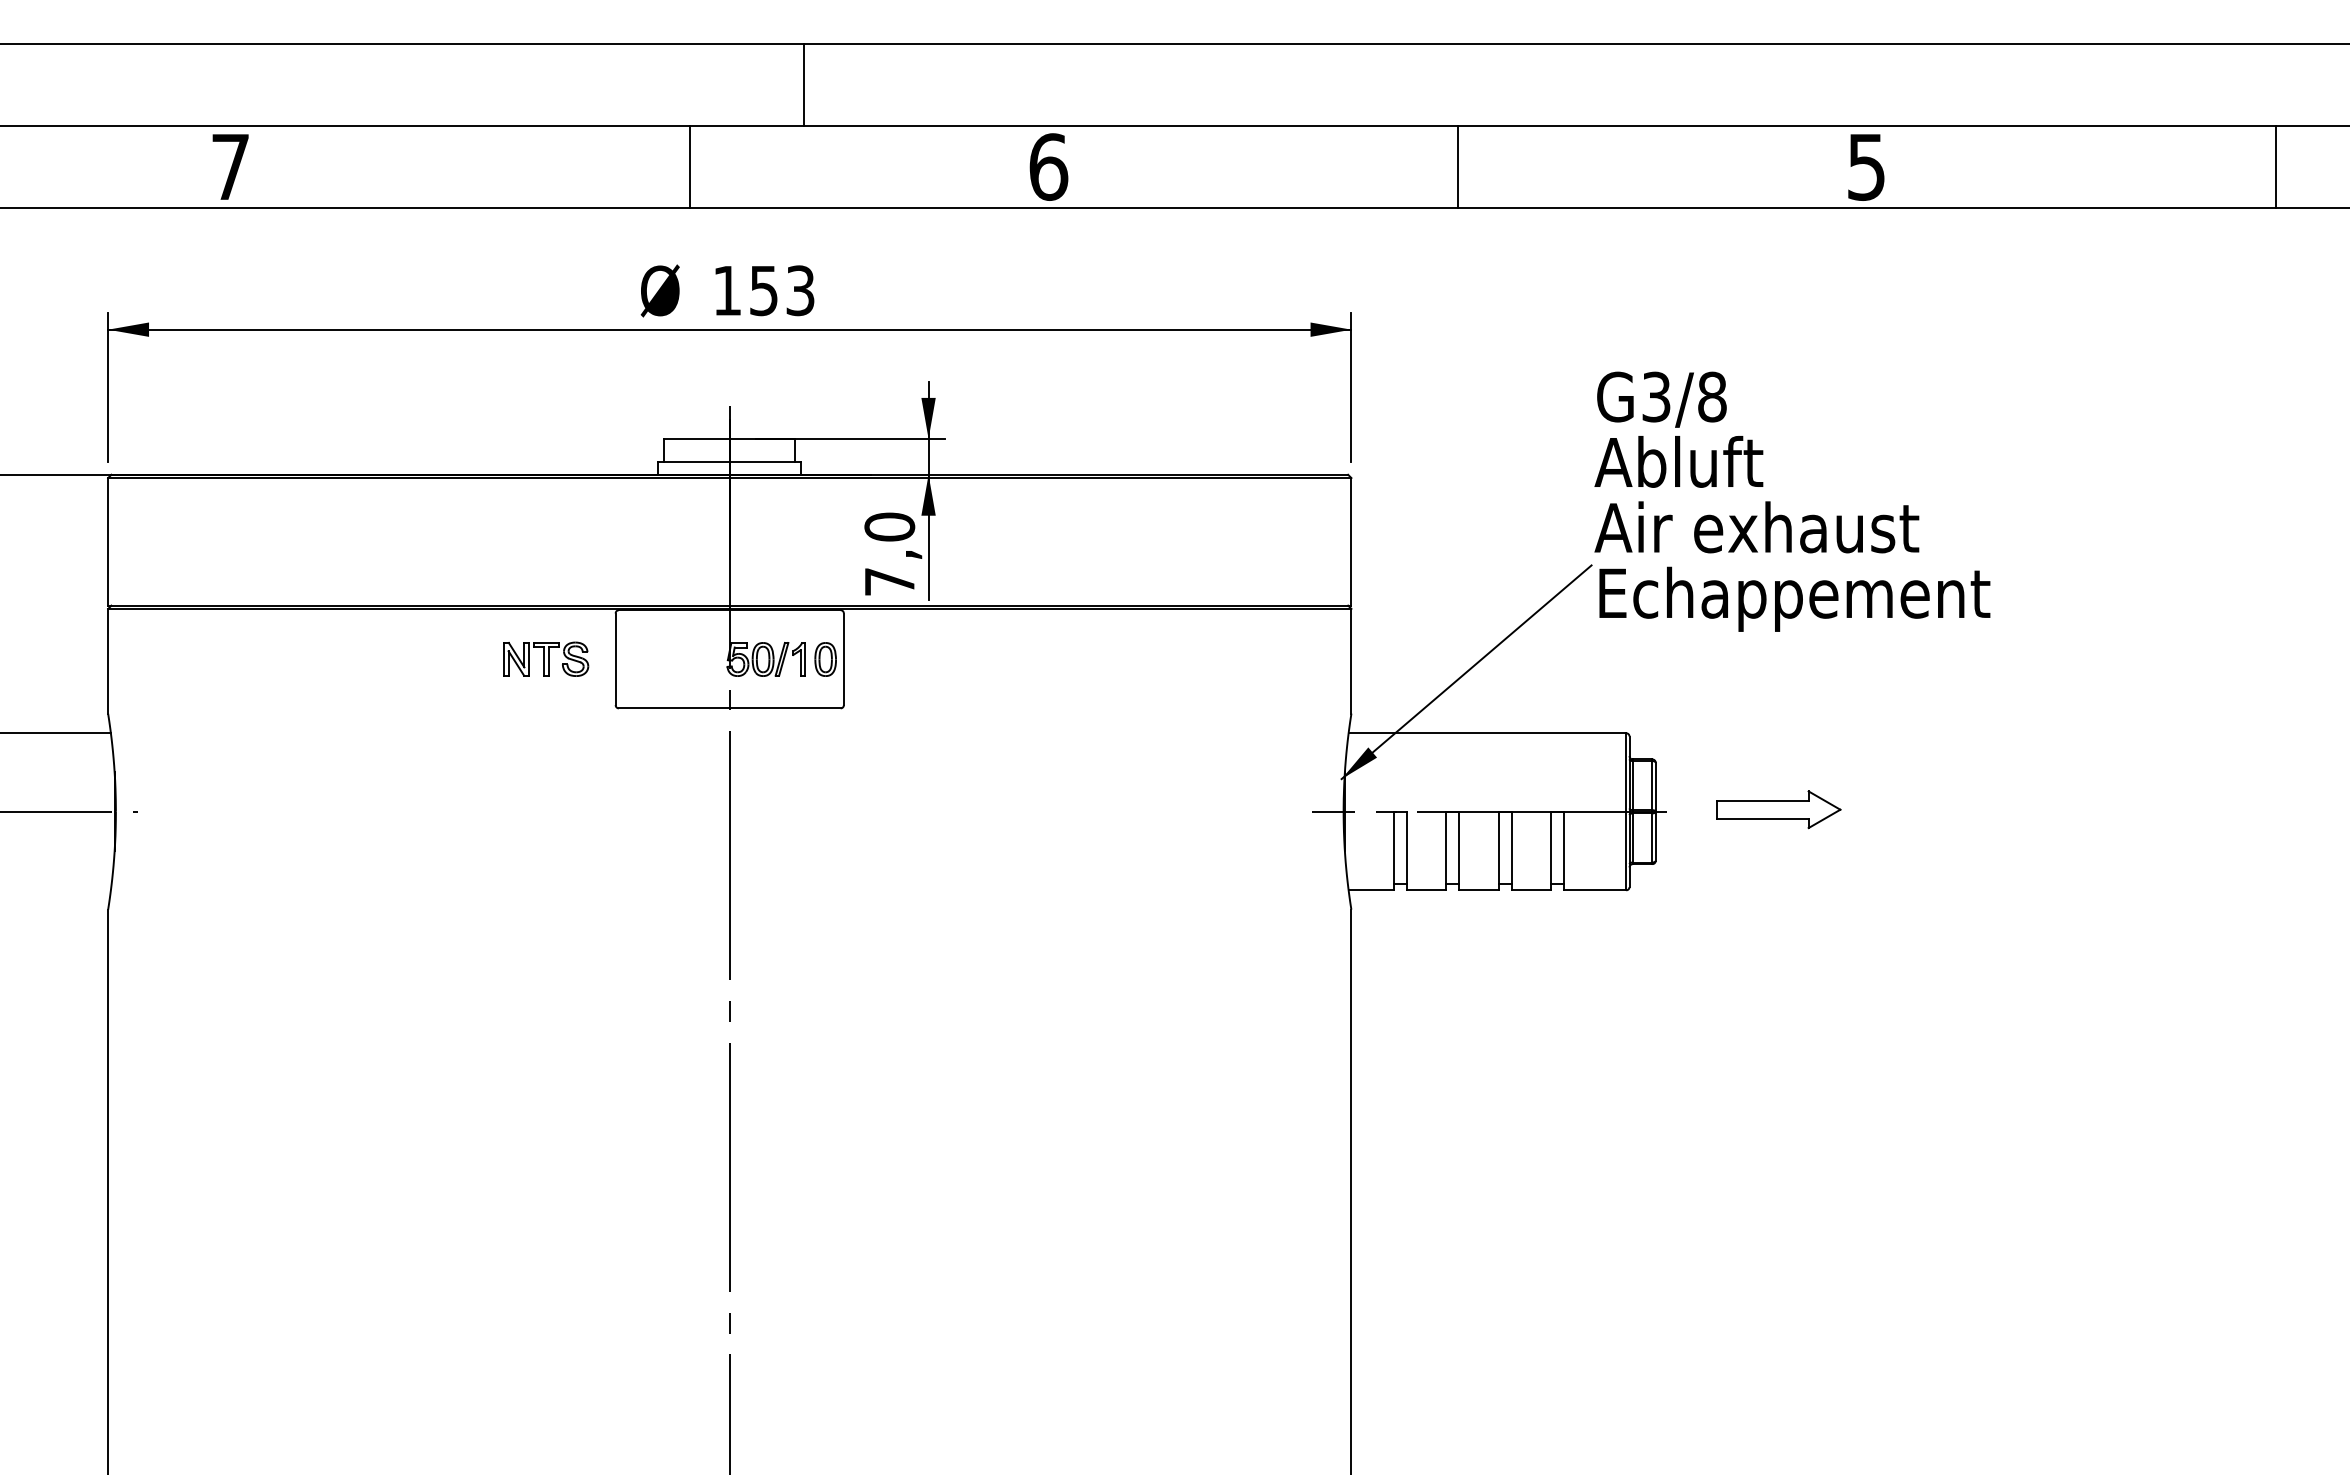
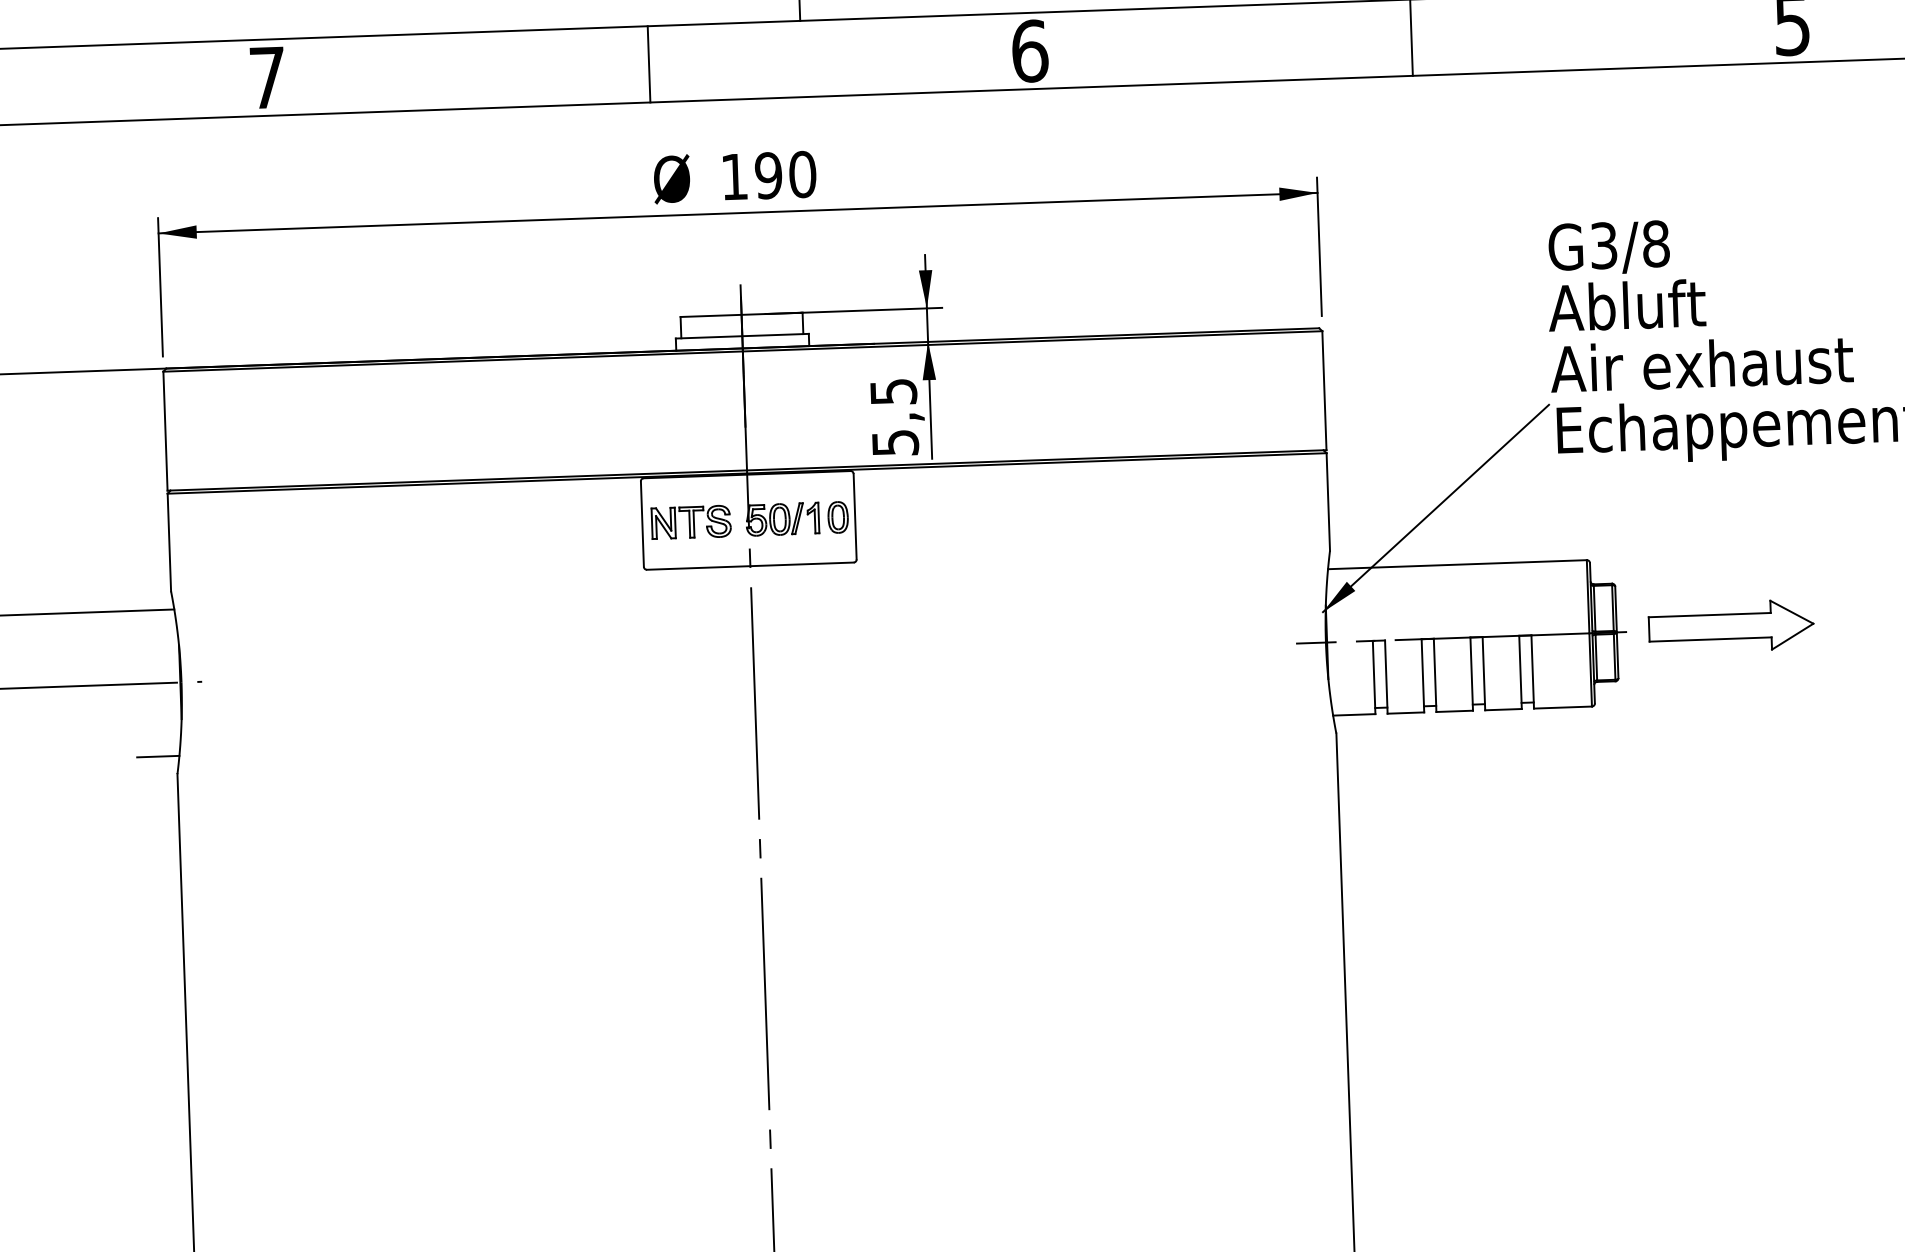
line: (690, 166) -> (649, 63), moved
text: (782, 290) -> (785, 174), 153 -> 190
text: (889, 553) -> (894, 416), 7,0 -> 5,5
part: (546, 658) -> (691, 521), moved
part: (1778, 809) -> (1731, 626), size x1.43
line: (87, 890) -> (157, 756), added

